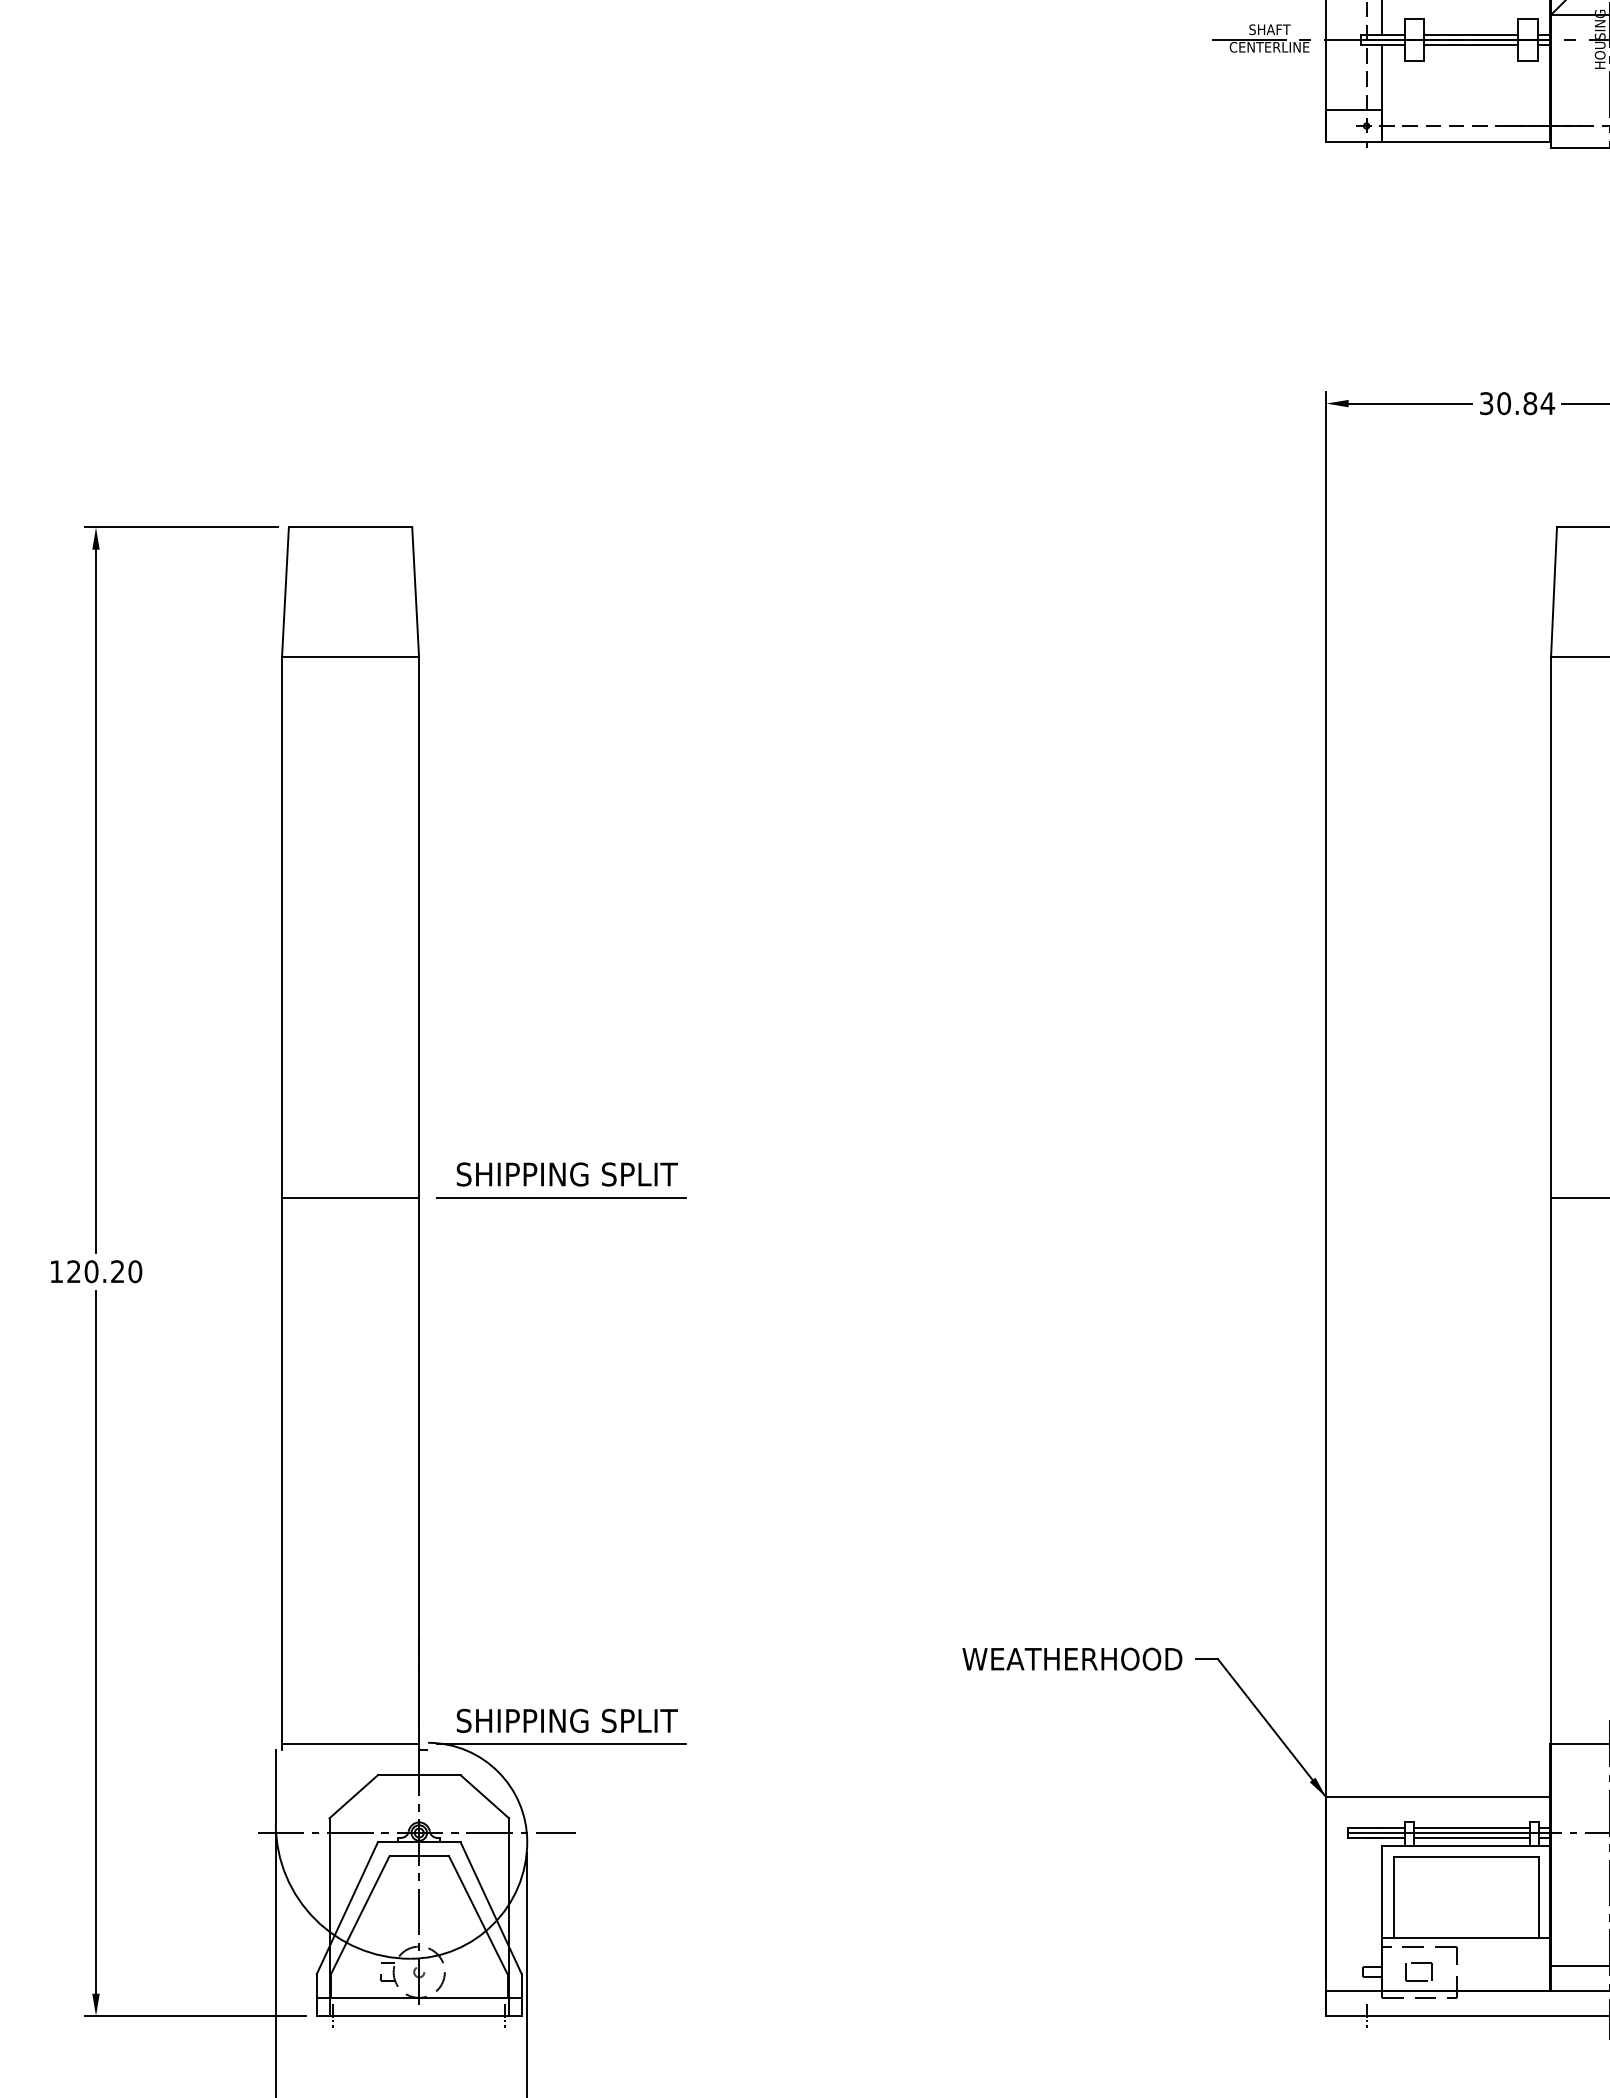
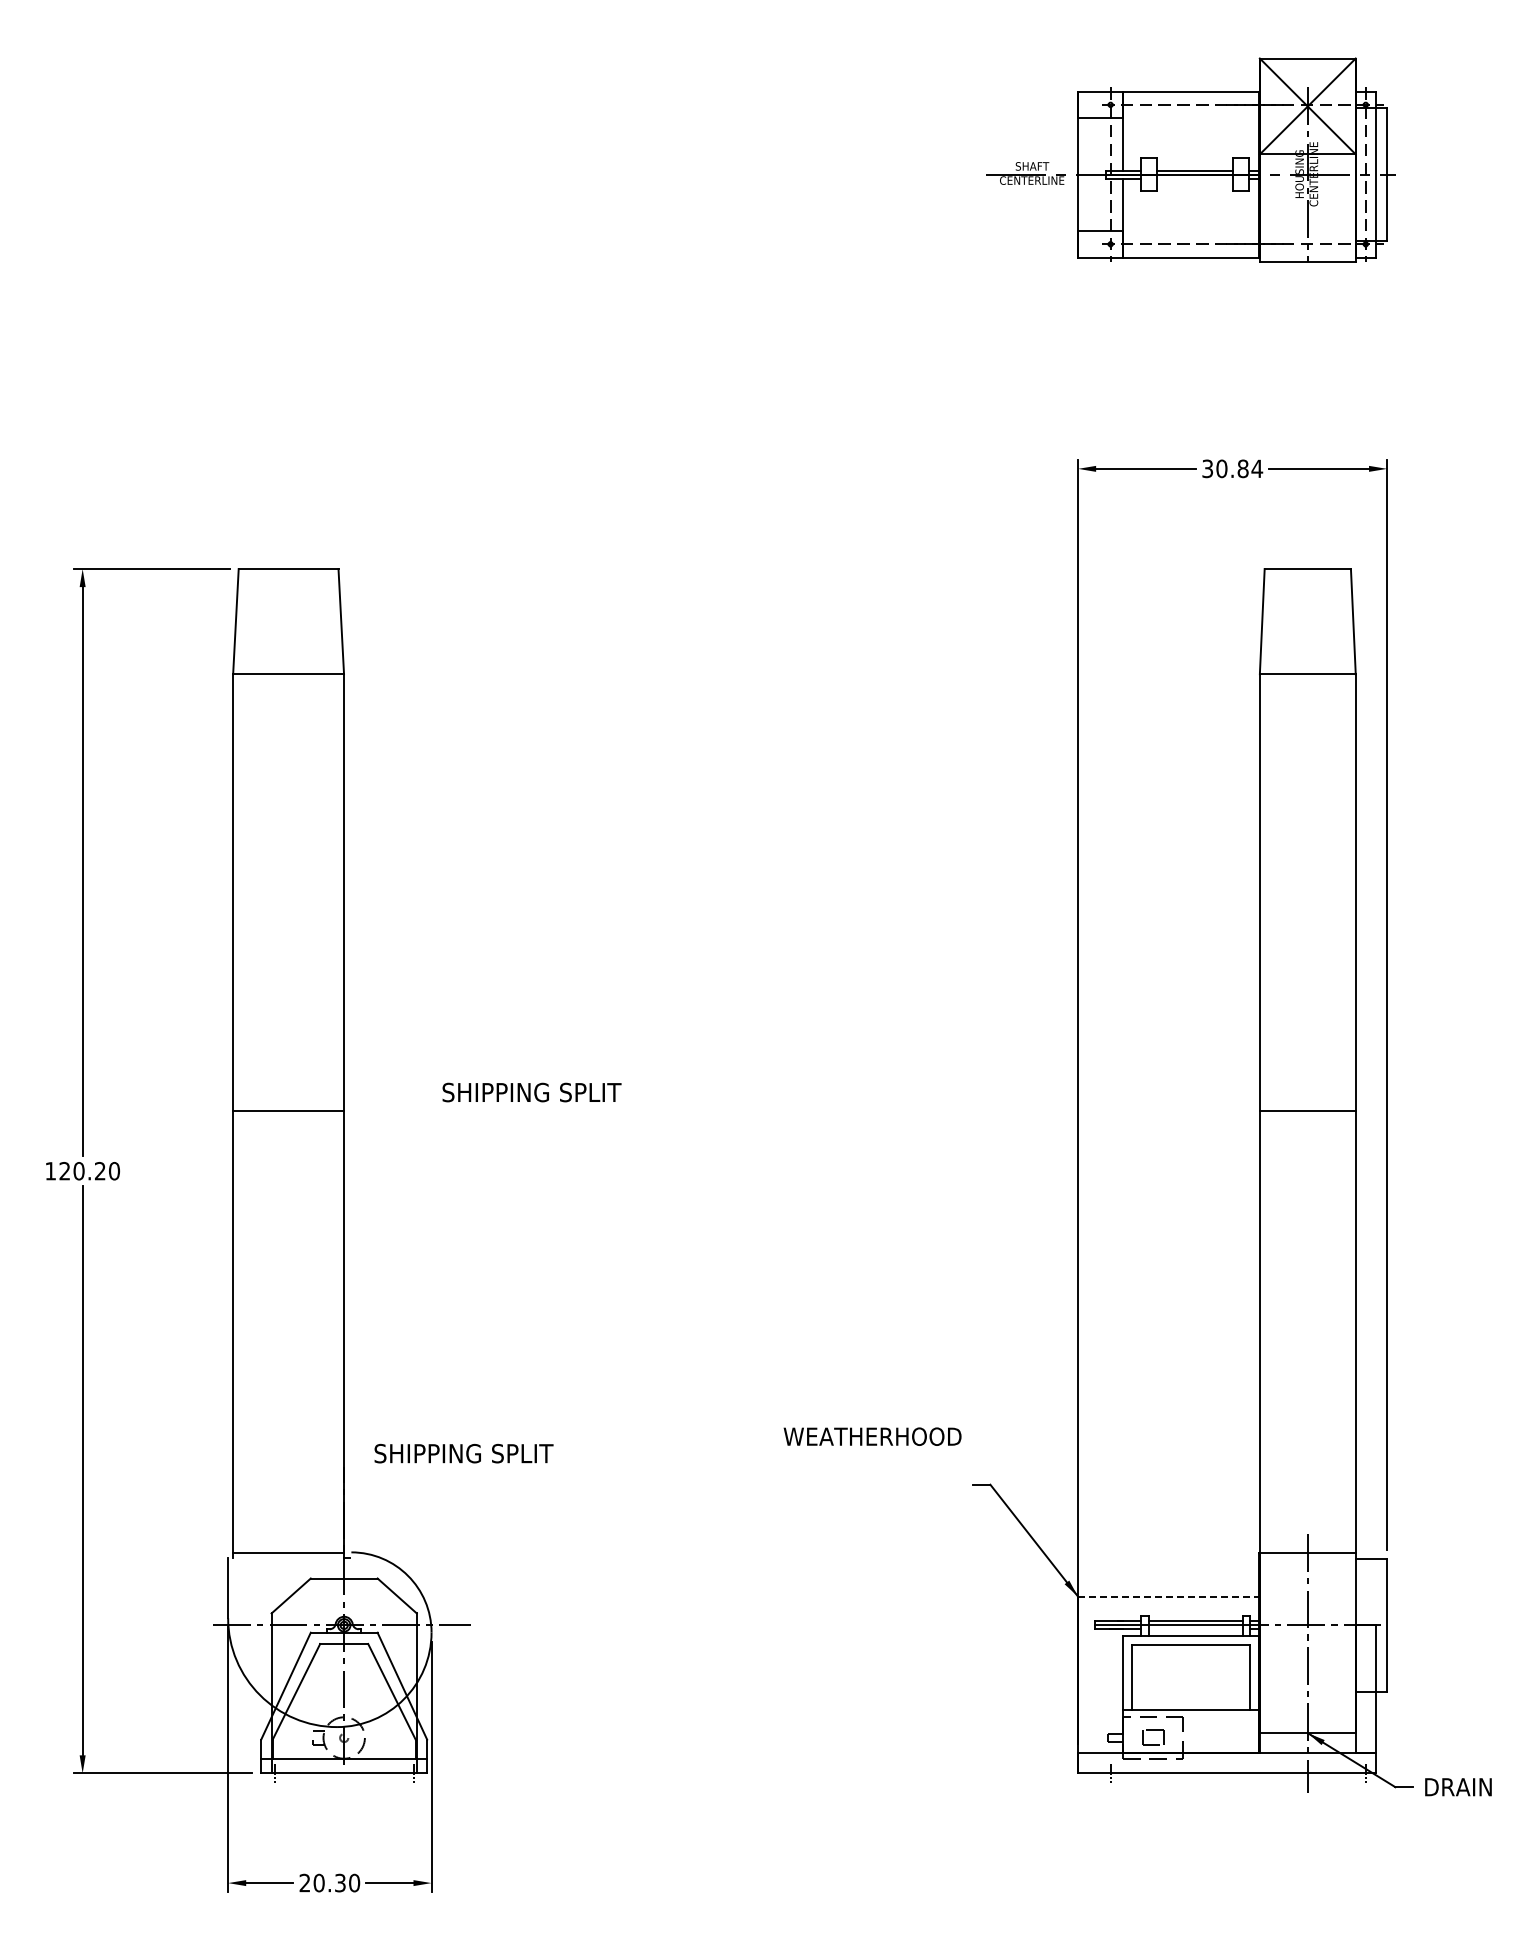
line: (1471, 44) -> (1195, 178), removed
text: (566, 1174) -> (531, 1092), moved
line: (560, 1197) -> (458, 1111), removed
text: (1072, 1658) -> (872, 1436), moved
text: (566, 1720) -> (463, 1453), moved
line: (560, 1744) -> (458, 1553), removed
line: (1438, 1797) -> (1168, 1596), solid -> dashed
line: (1471, 1838) -> (1195, 1629), removed

